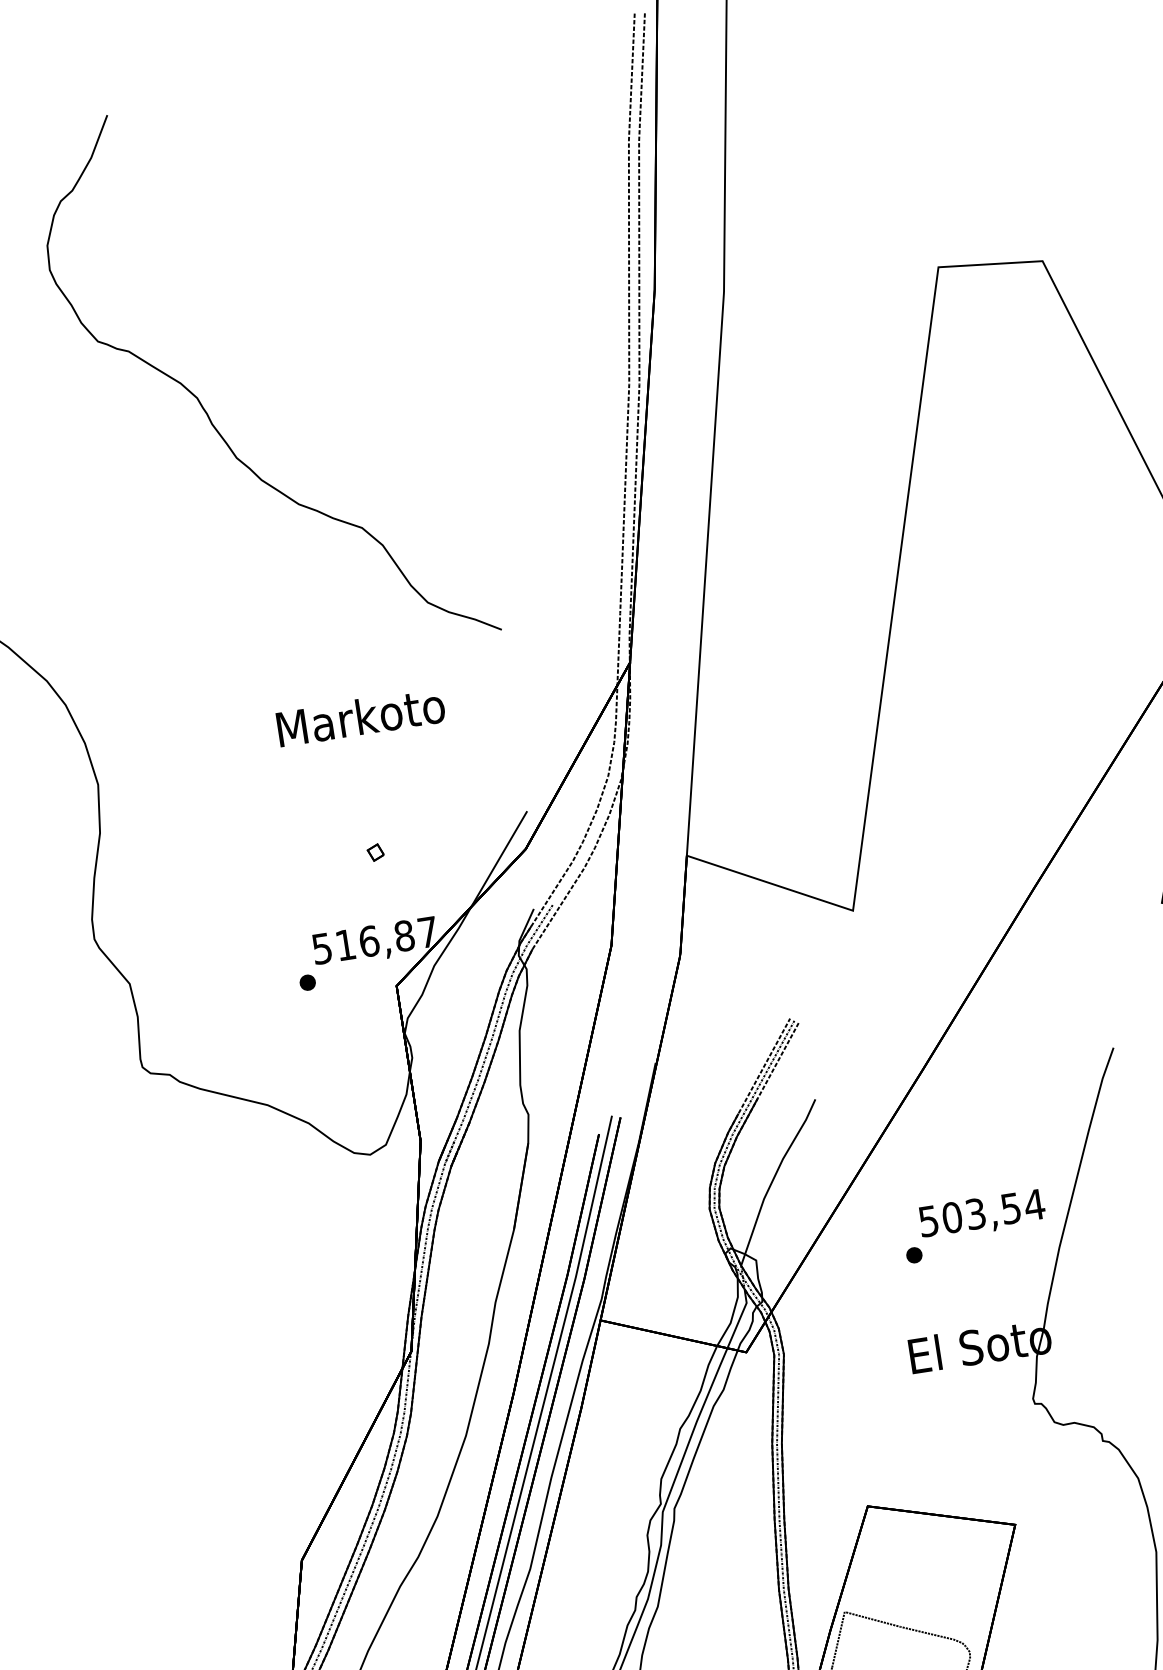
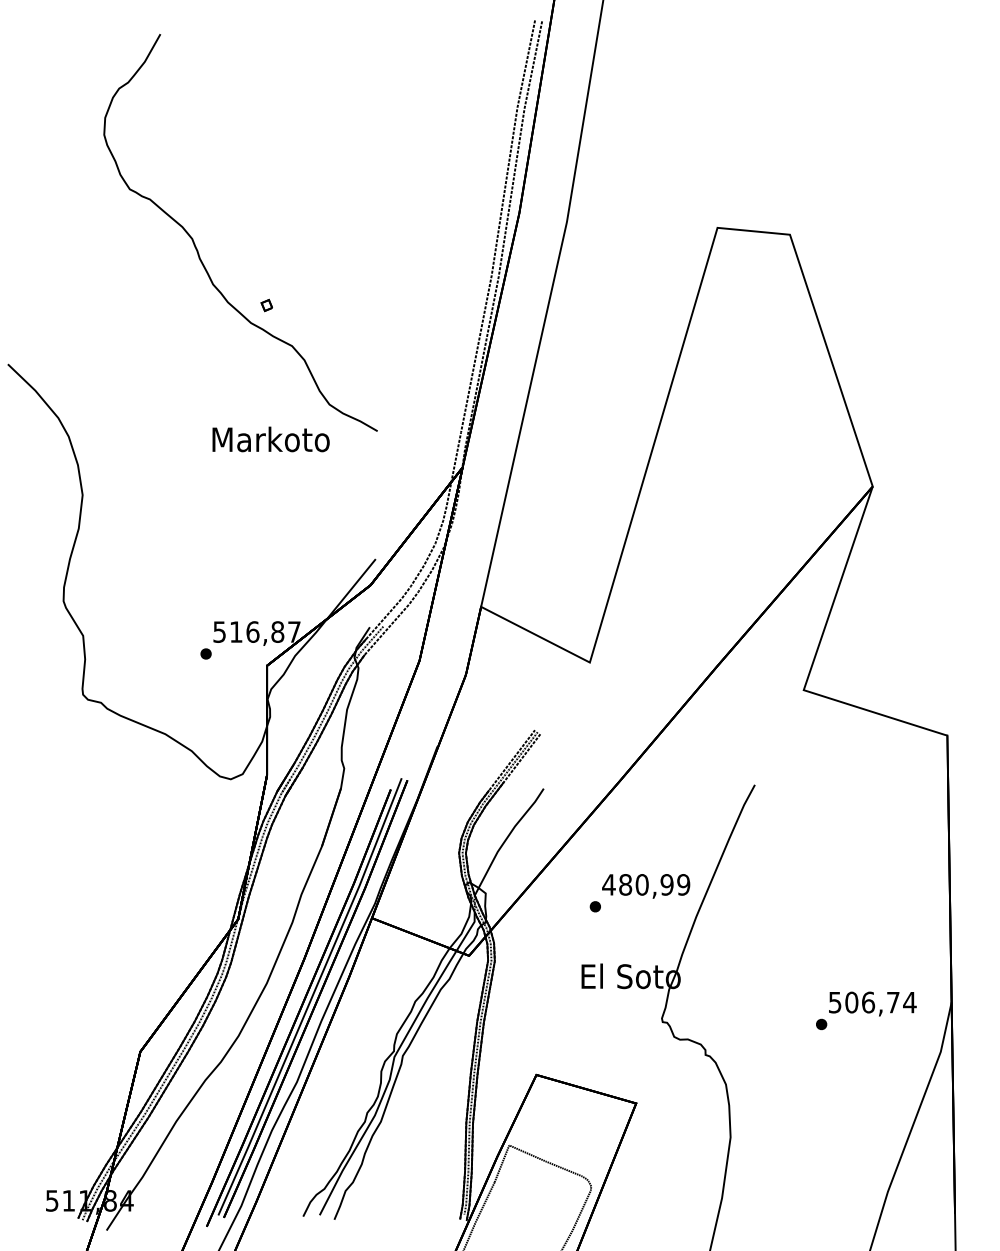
text: (360, 717) -> (270, 439), moved
part: (375, 852) -> (266, 305), moved
text: (981, 1212) -> (646, 884), 503,54 -> 480,99

